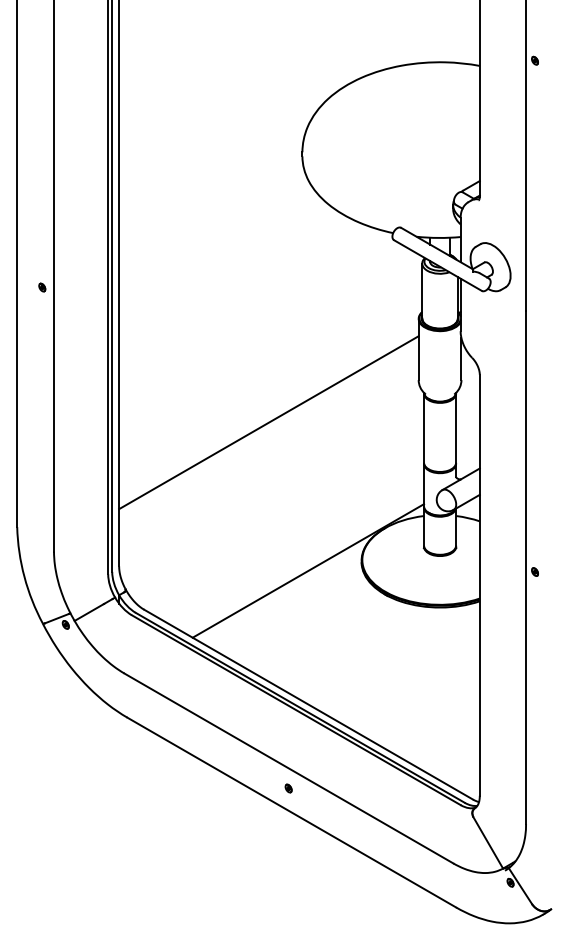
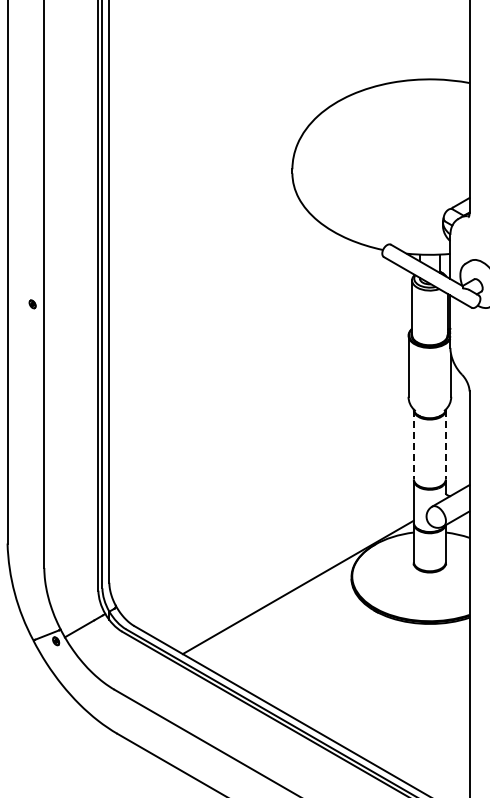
line: (268, 422) -> (258, 439), removed
line: (424, 428) -> (414, 445), solid -> dashed
line: (456, 428) -> (446, 445), solid -> dashed

